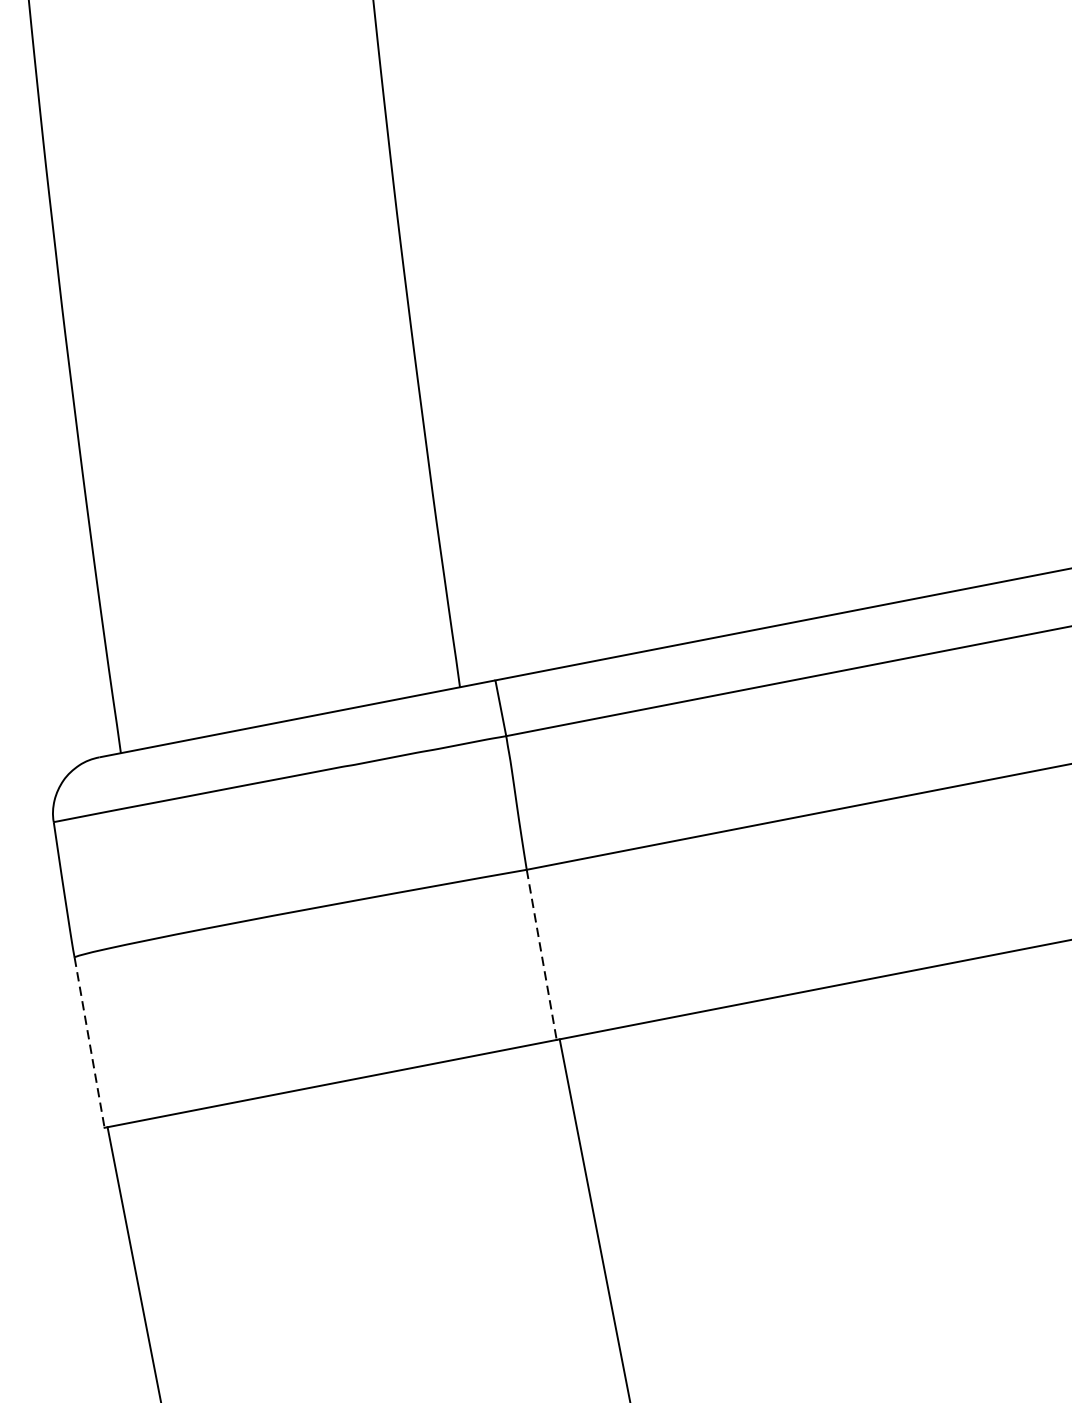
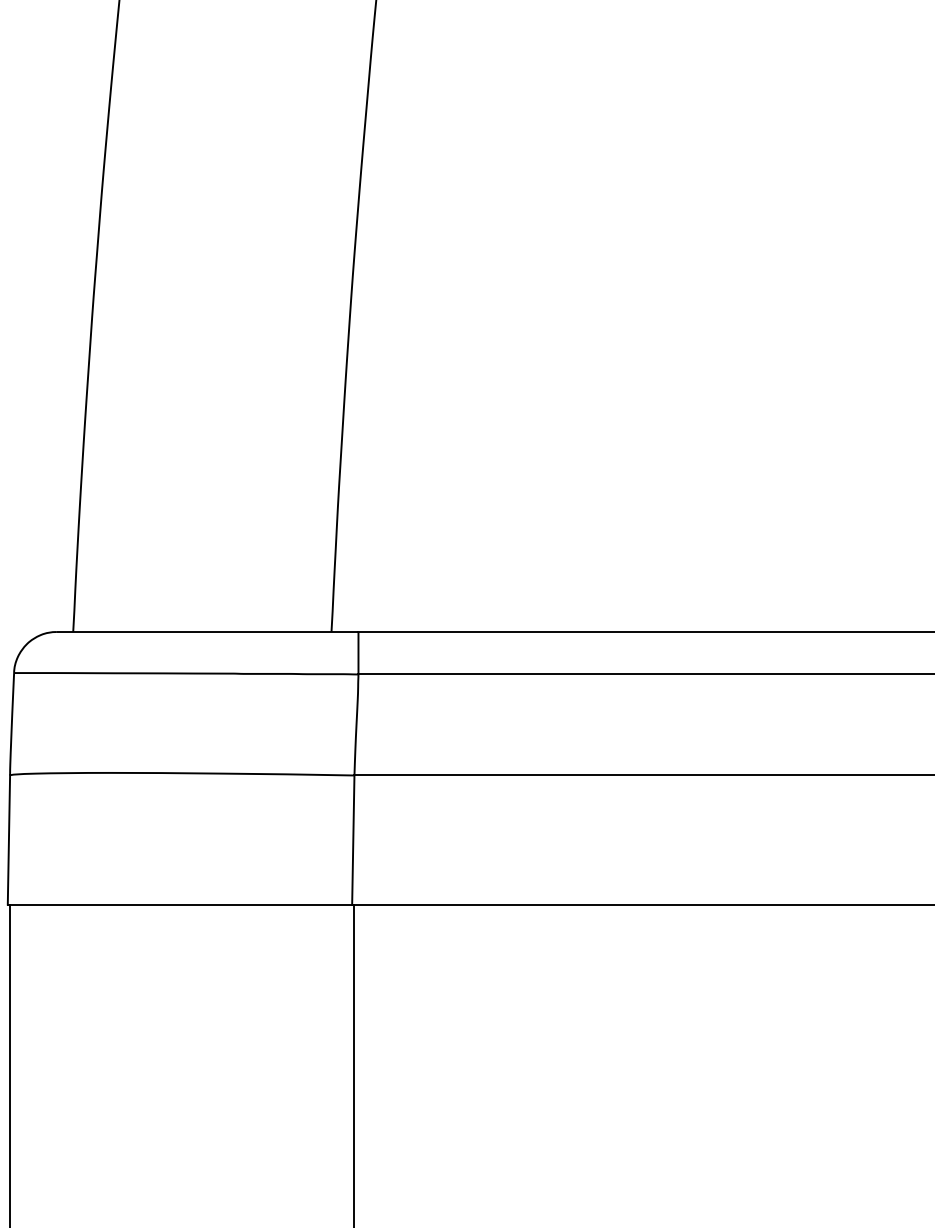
line: (542, 955) -> (353, 840), dashed -> solid
line: (89, 1043) -> (8, 840), dashed -> solid

